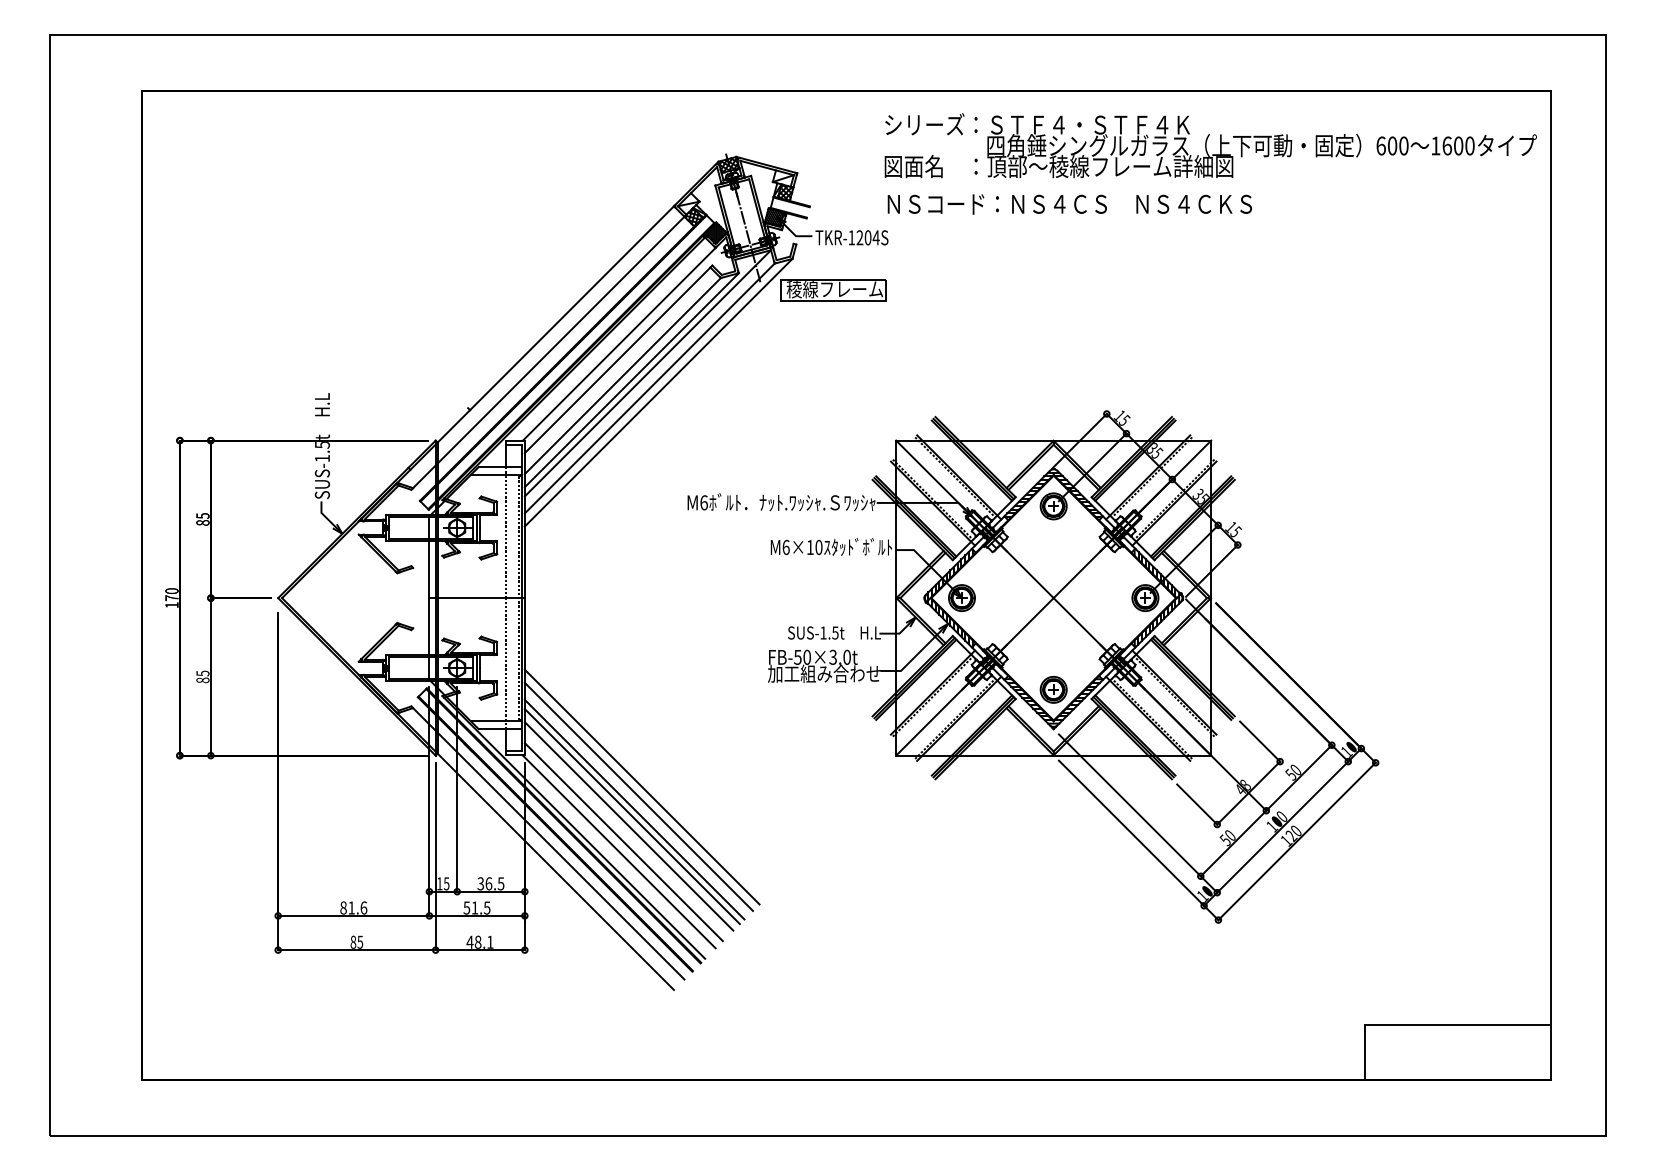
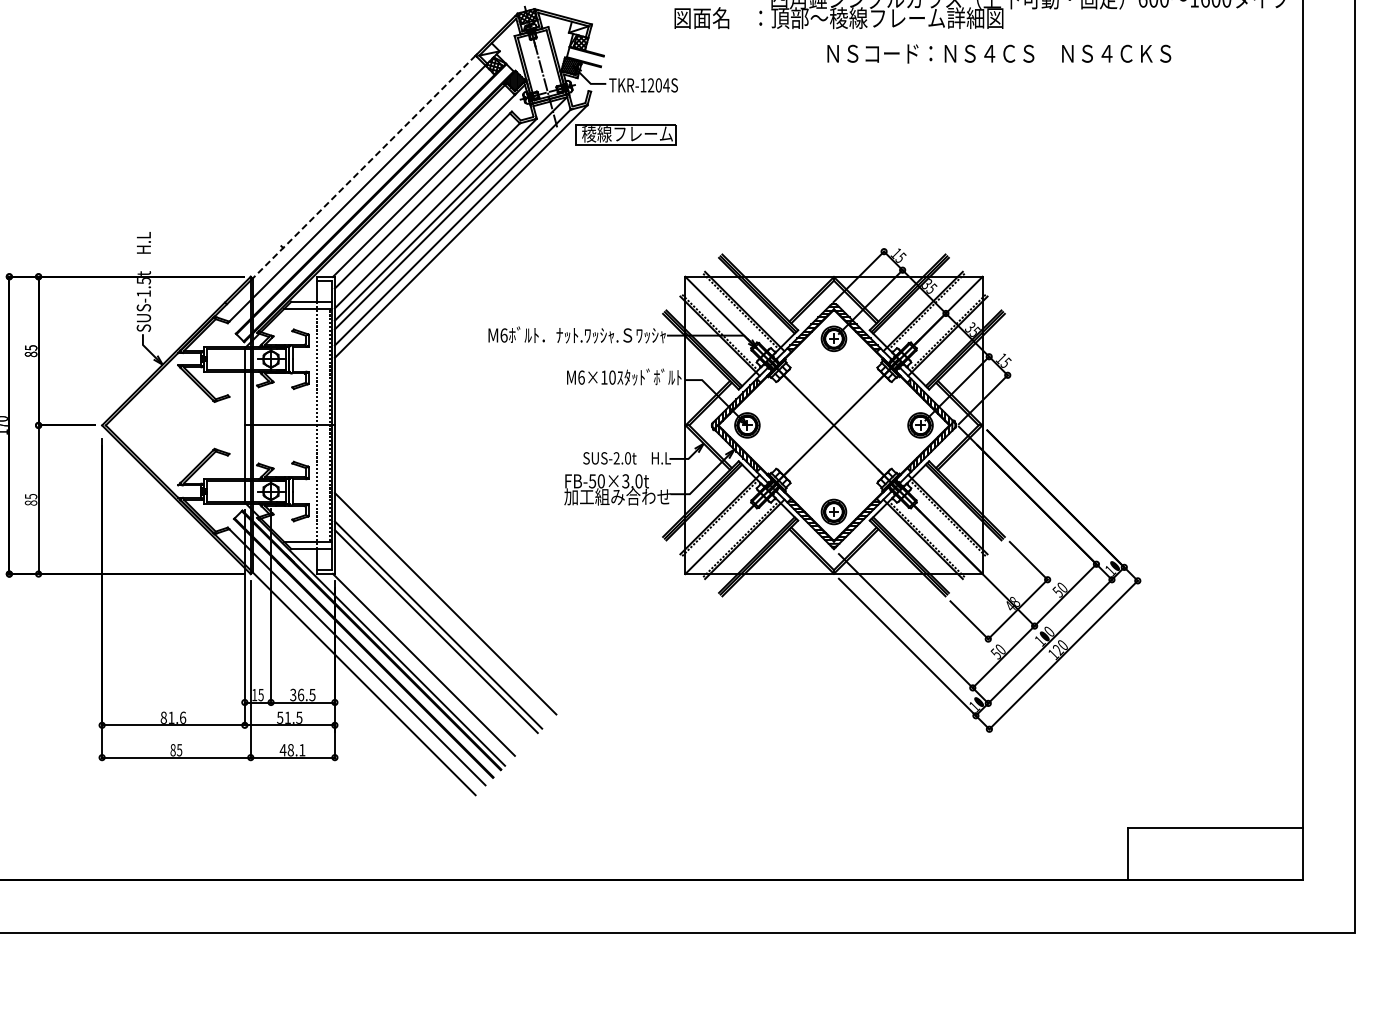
text: (1069, 204) -> (998, 53), moved
line: (555, 324) -> (363, 167), solid -> dashed
text: (829, 632) -> (622, 457), SUS-1.5t -> SUS-2.0t
line: (638, 796) -> (442, 612), removed
line: (628, 826) -> (432, 640), removed
line: (623, 842) -> (427, 656), removed

